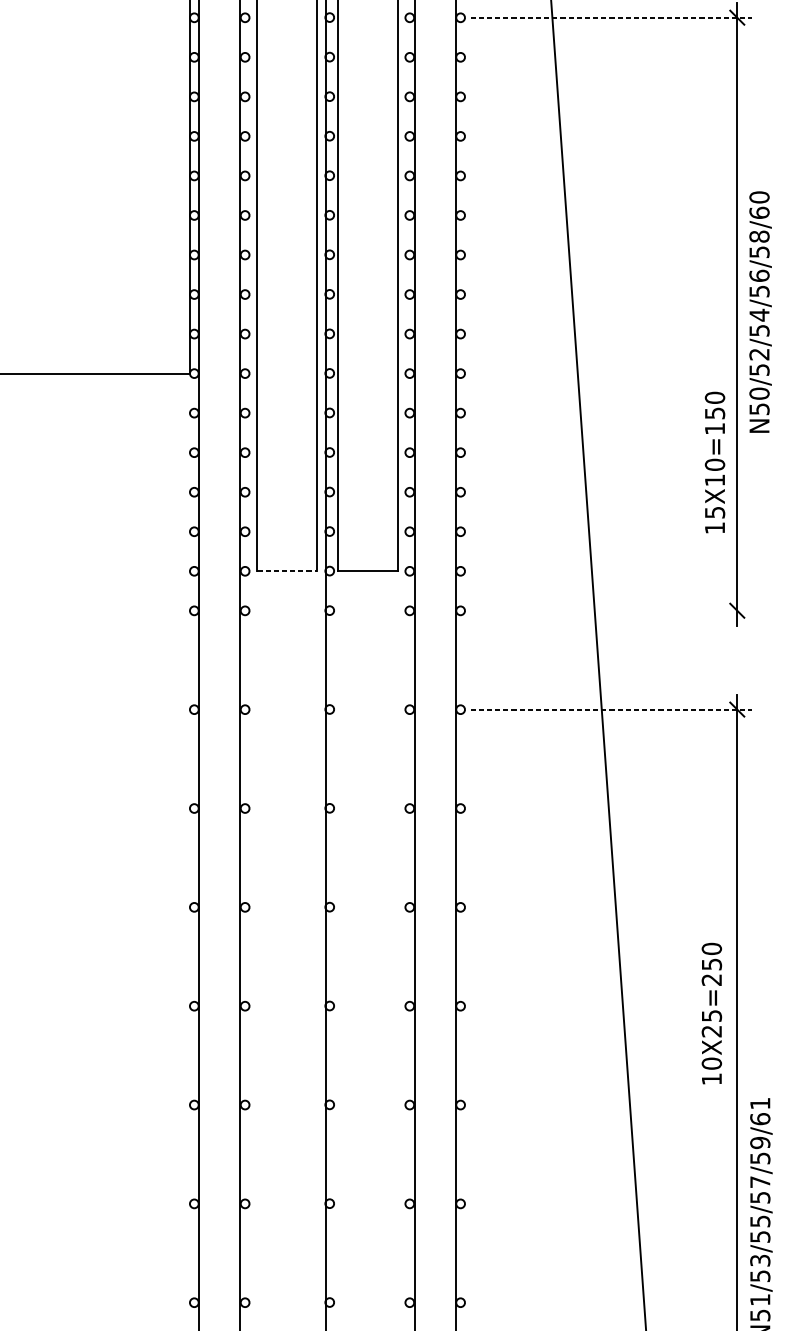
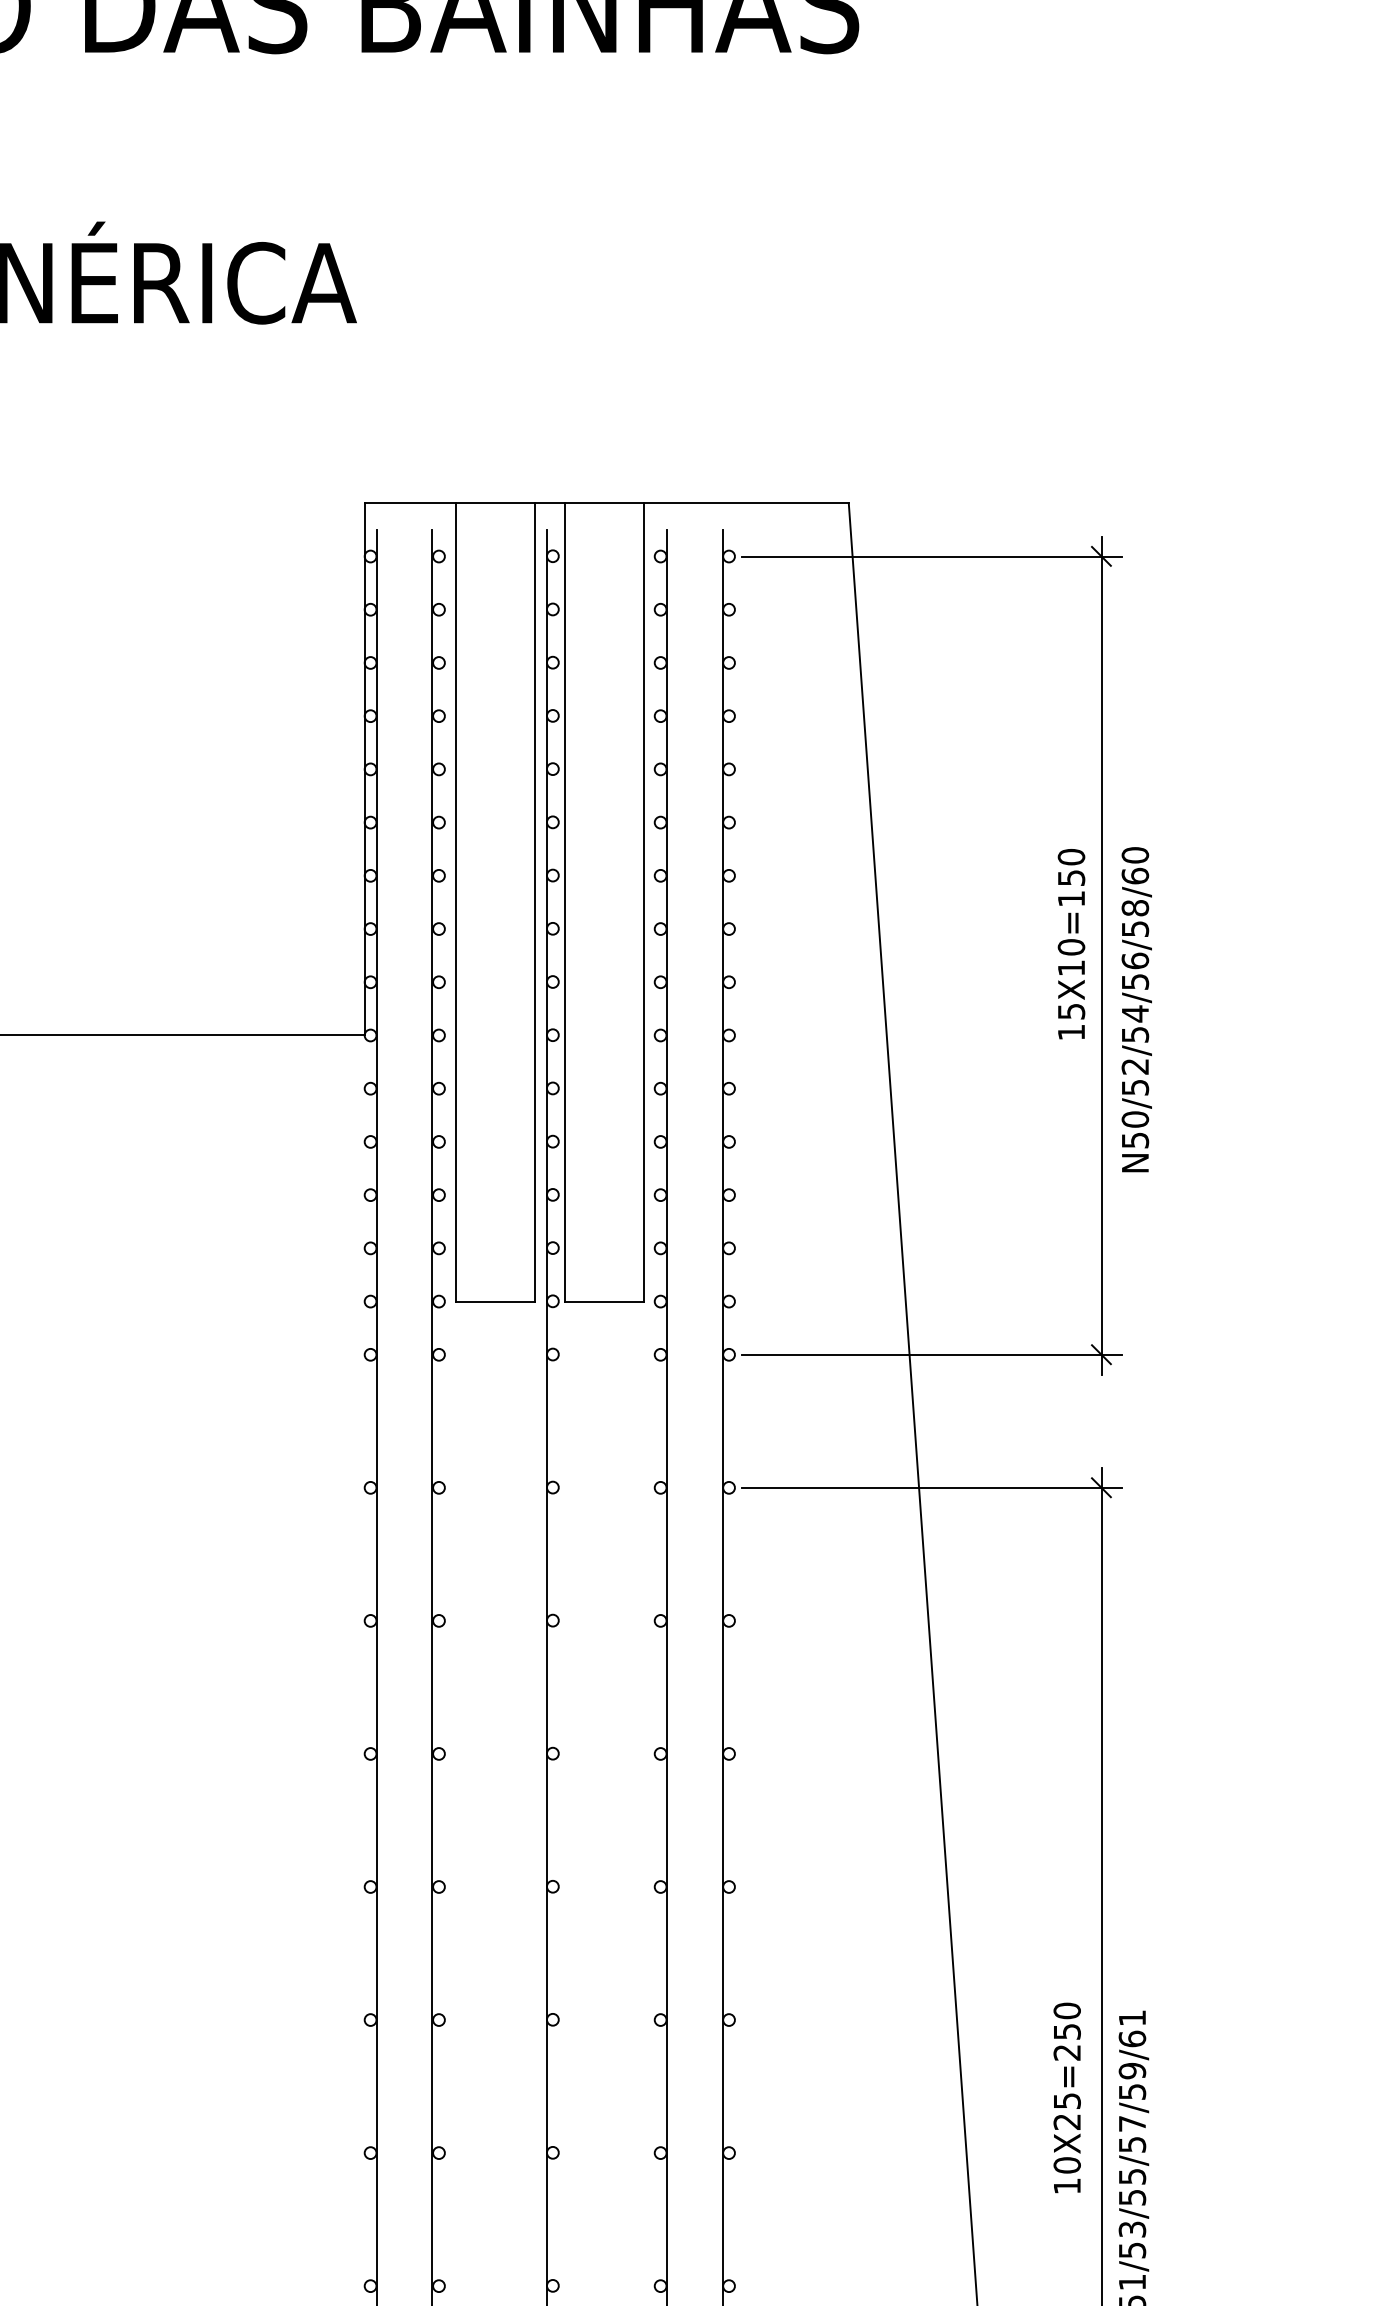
line: (611, 17) -> (931, 556), dashed -> solid
text: (760, 311) -> (1136, 1009), moved
text: (715, 462) -> (1071, 944), moved
line: (287, 571) -> (495, 1301), dashed -> solid
line: (611, 610) -> (931, 1354), added
line: (611, 709) -> (931, 1487), dashed -> solid
text: (711, 1013) -> (1066, 2097), moved

